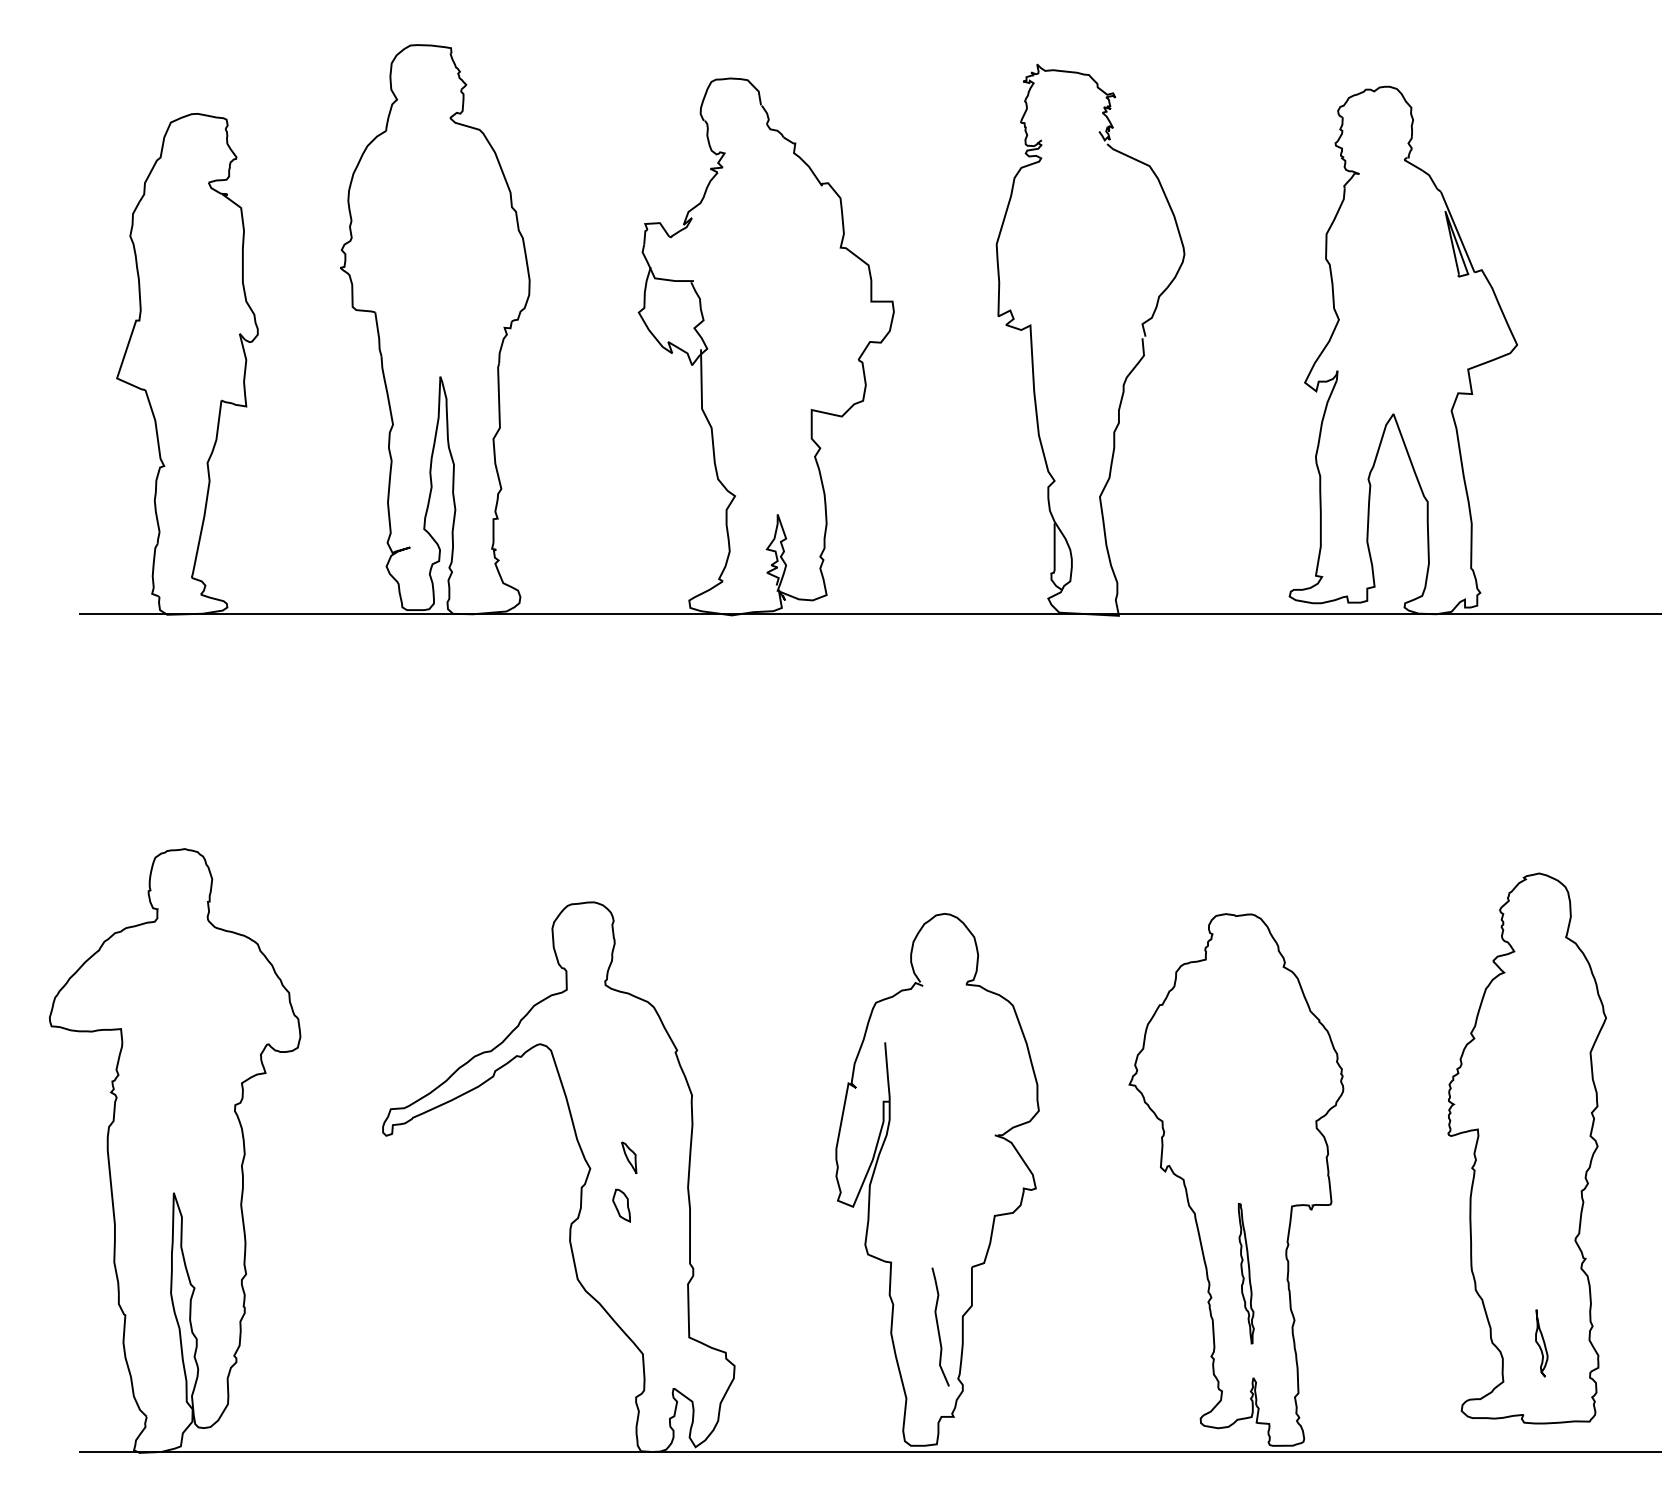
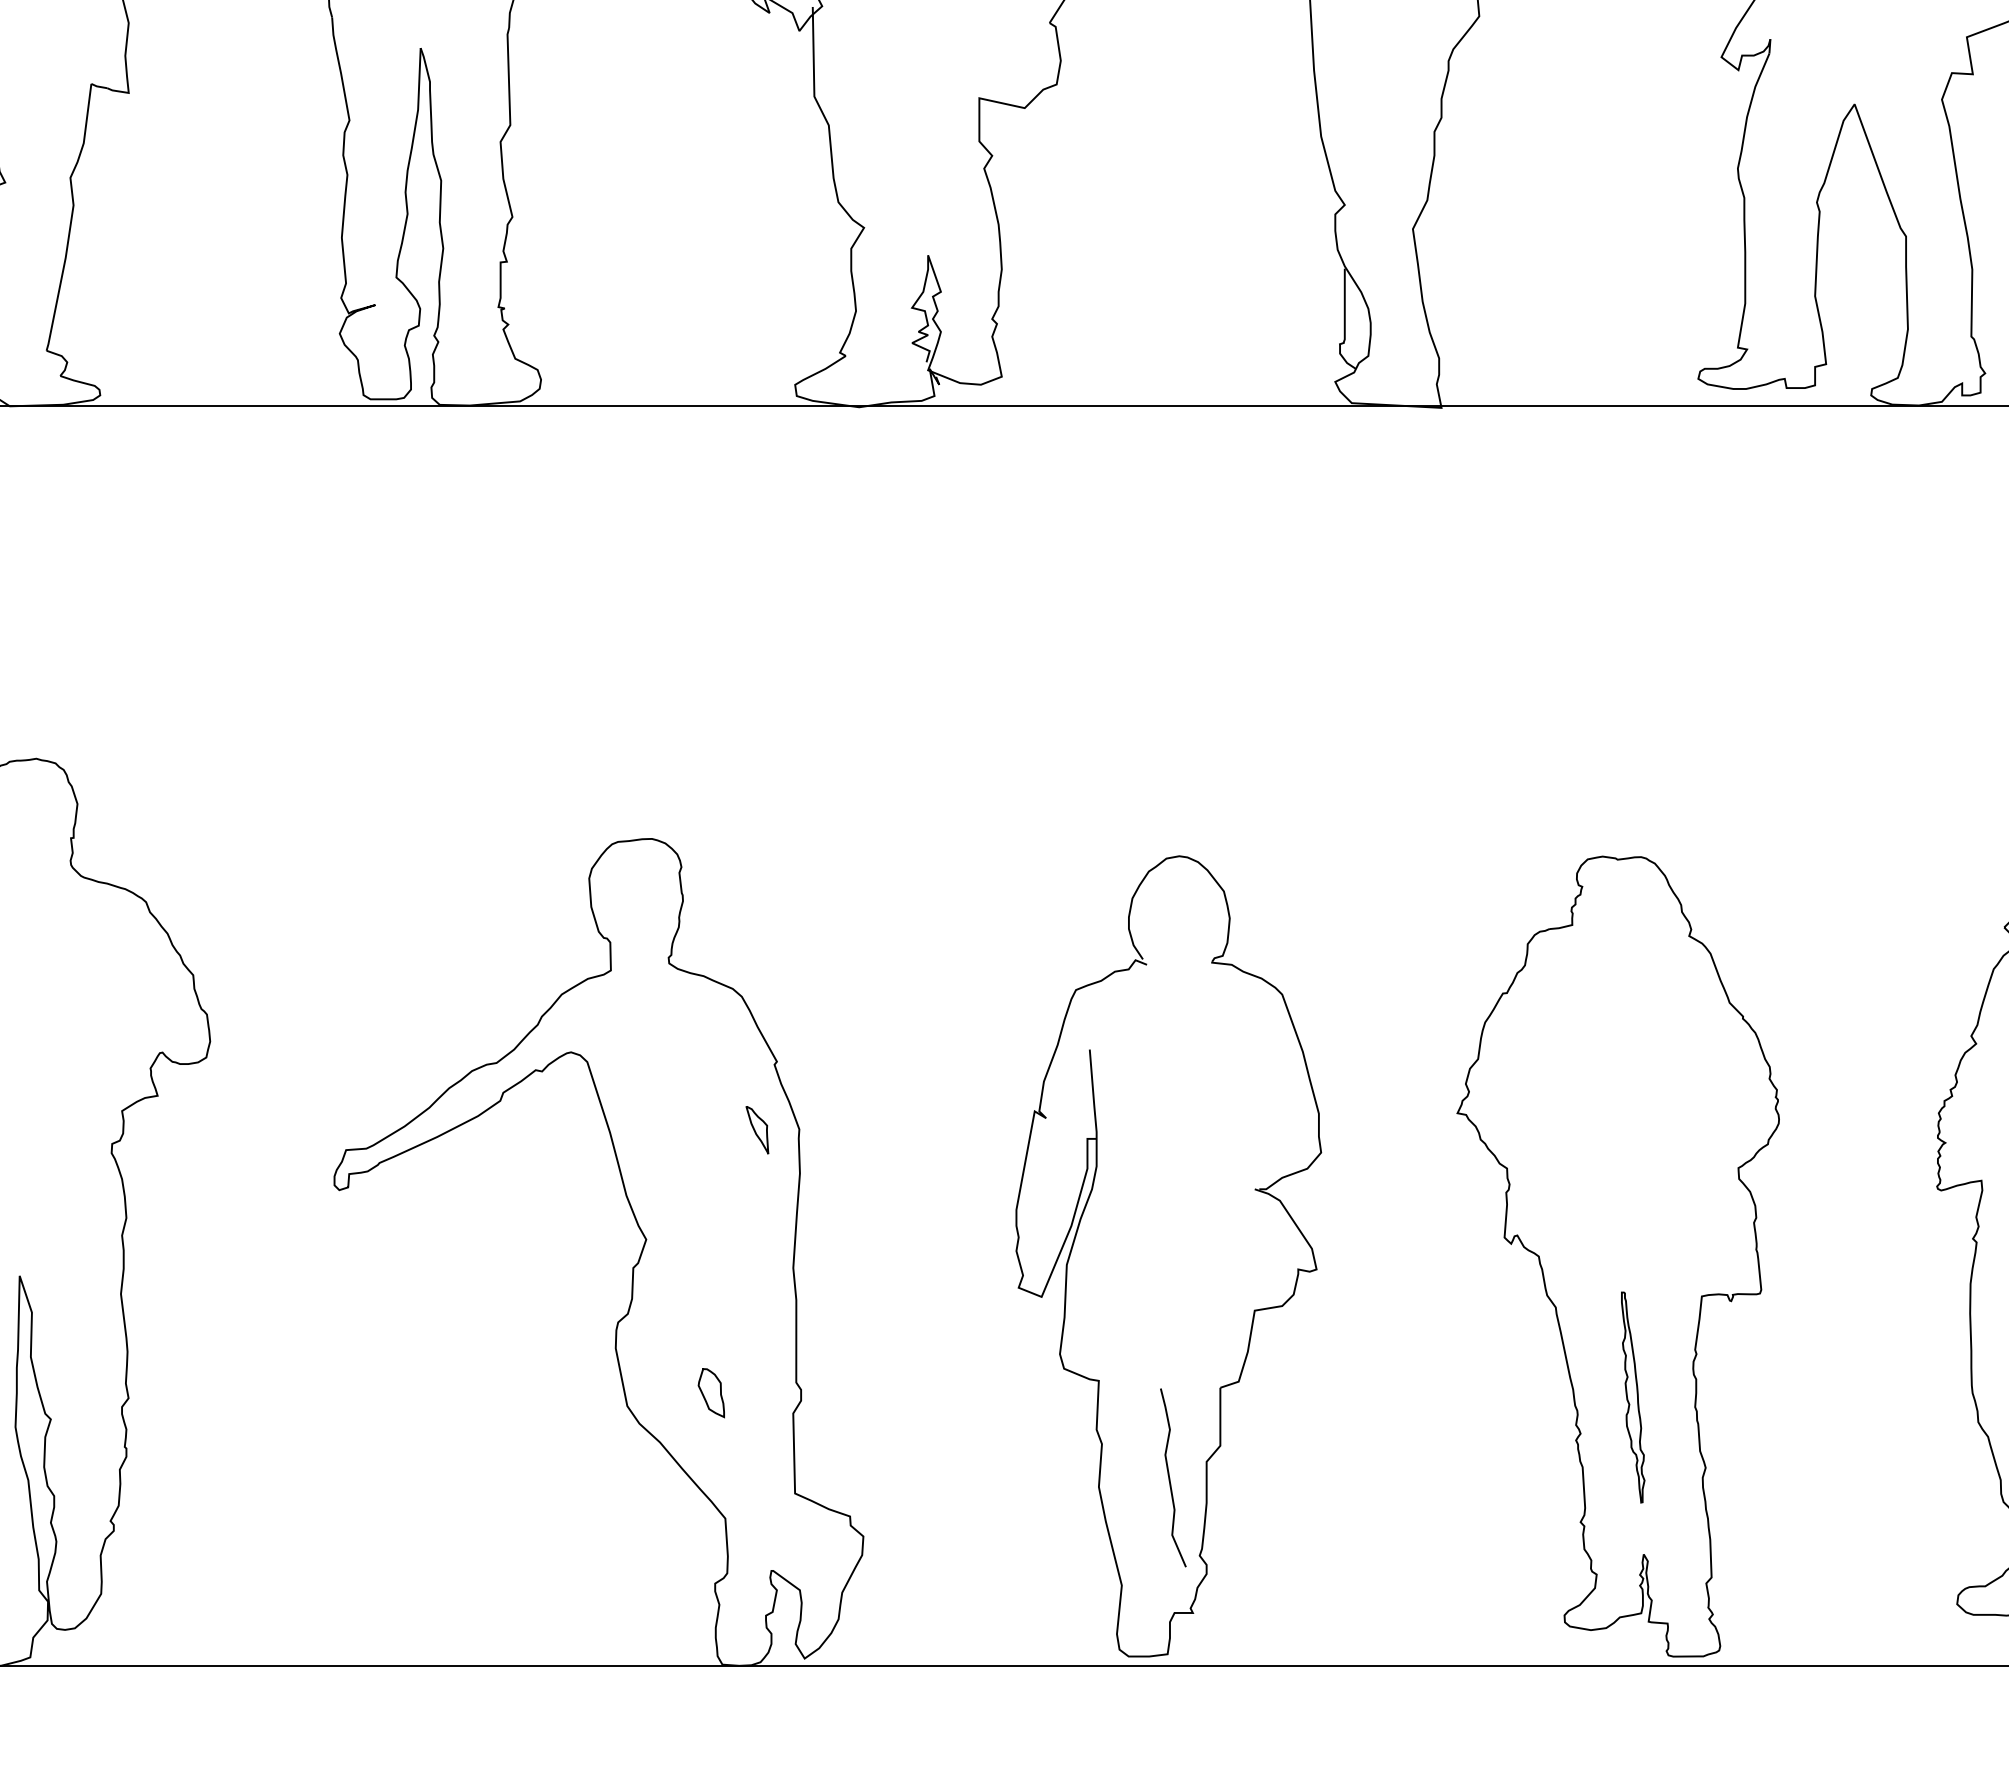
curve: (628, 1158) -> (756, 1131), moved
curve: (617, 1207) -> (705, 1395), moved

